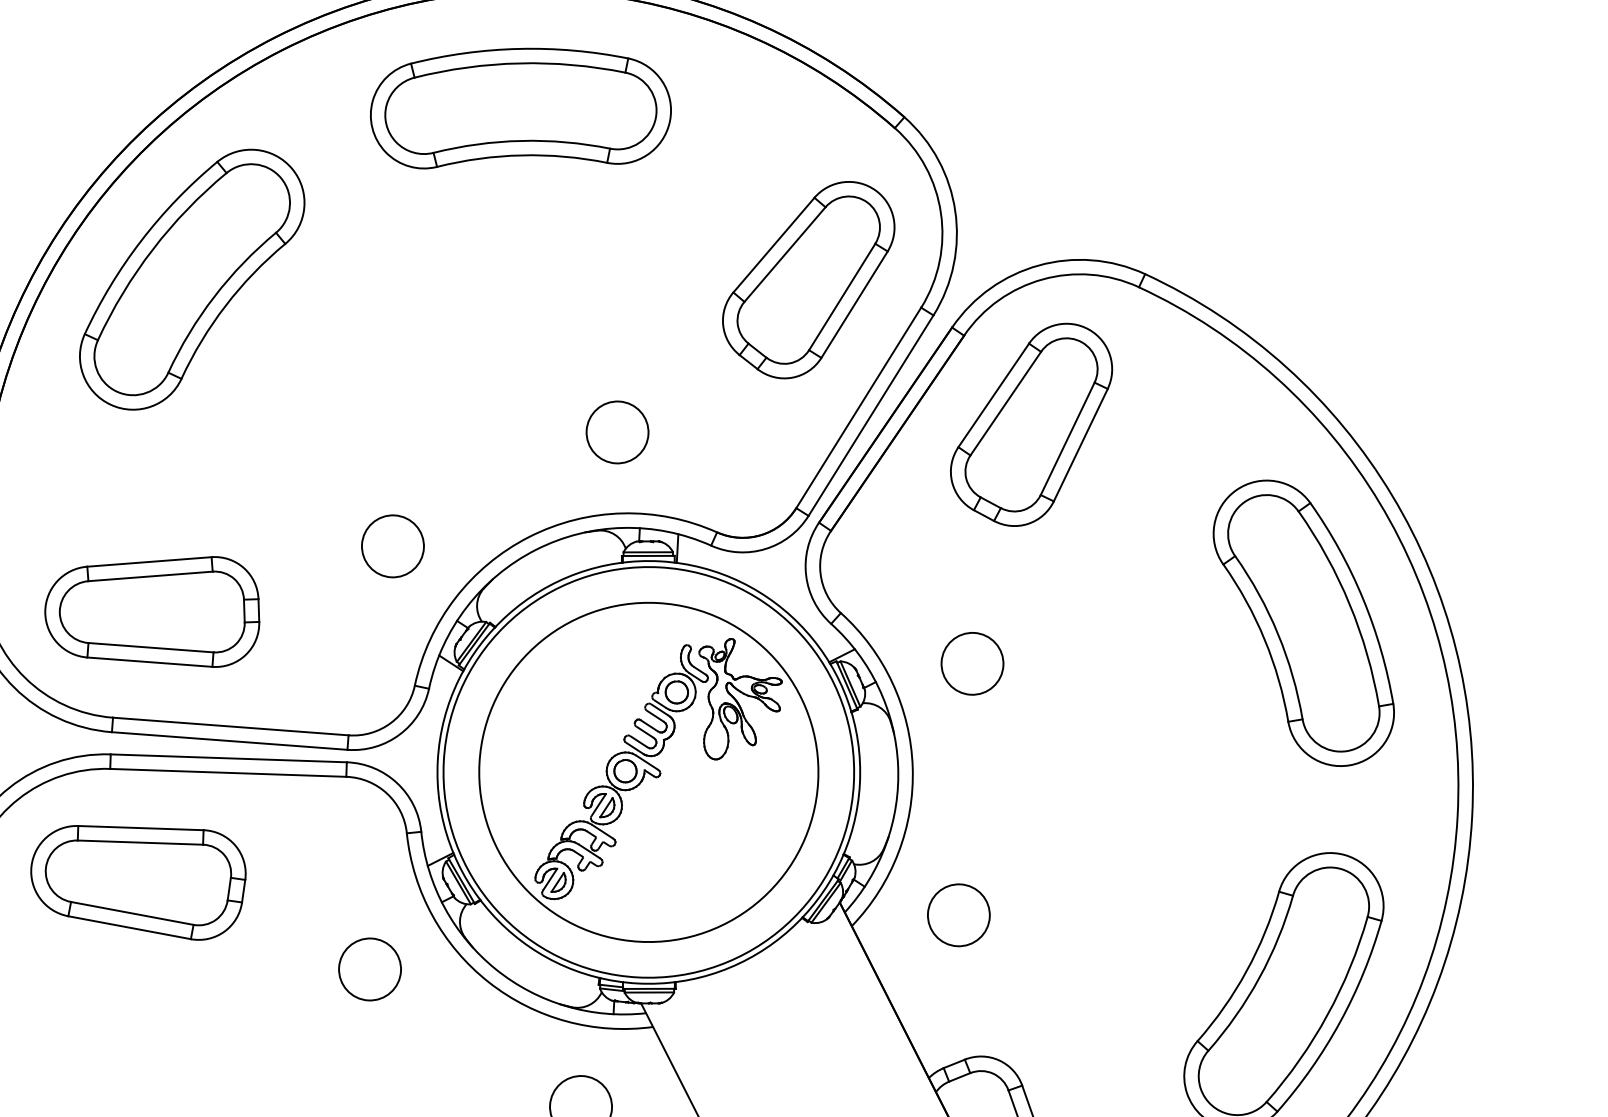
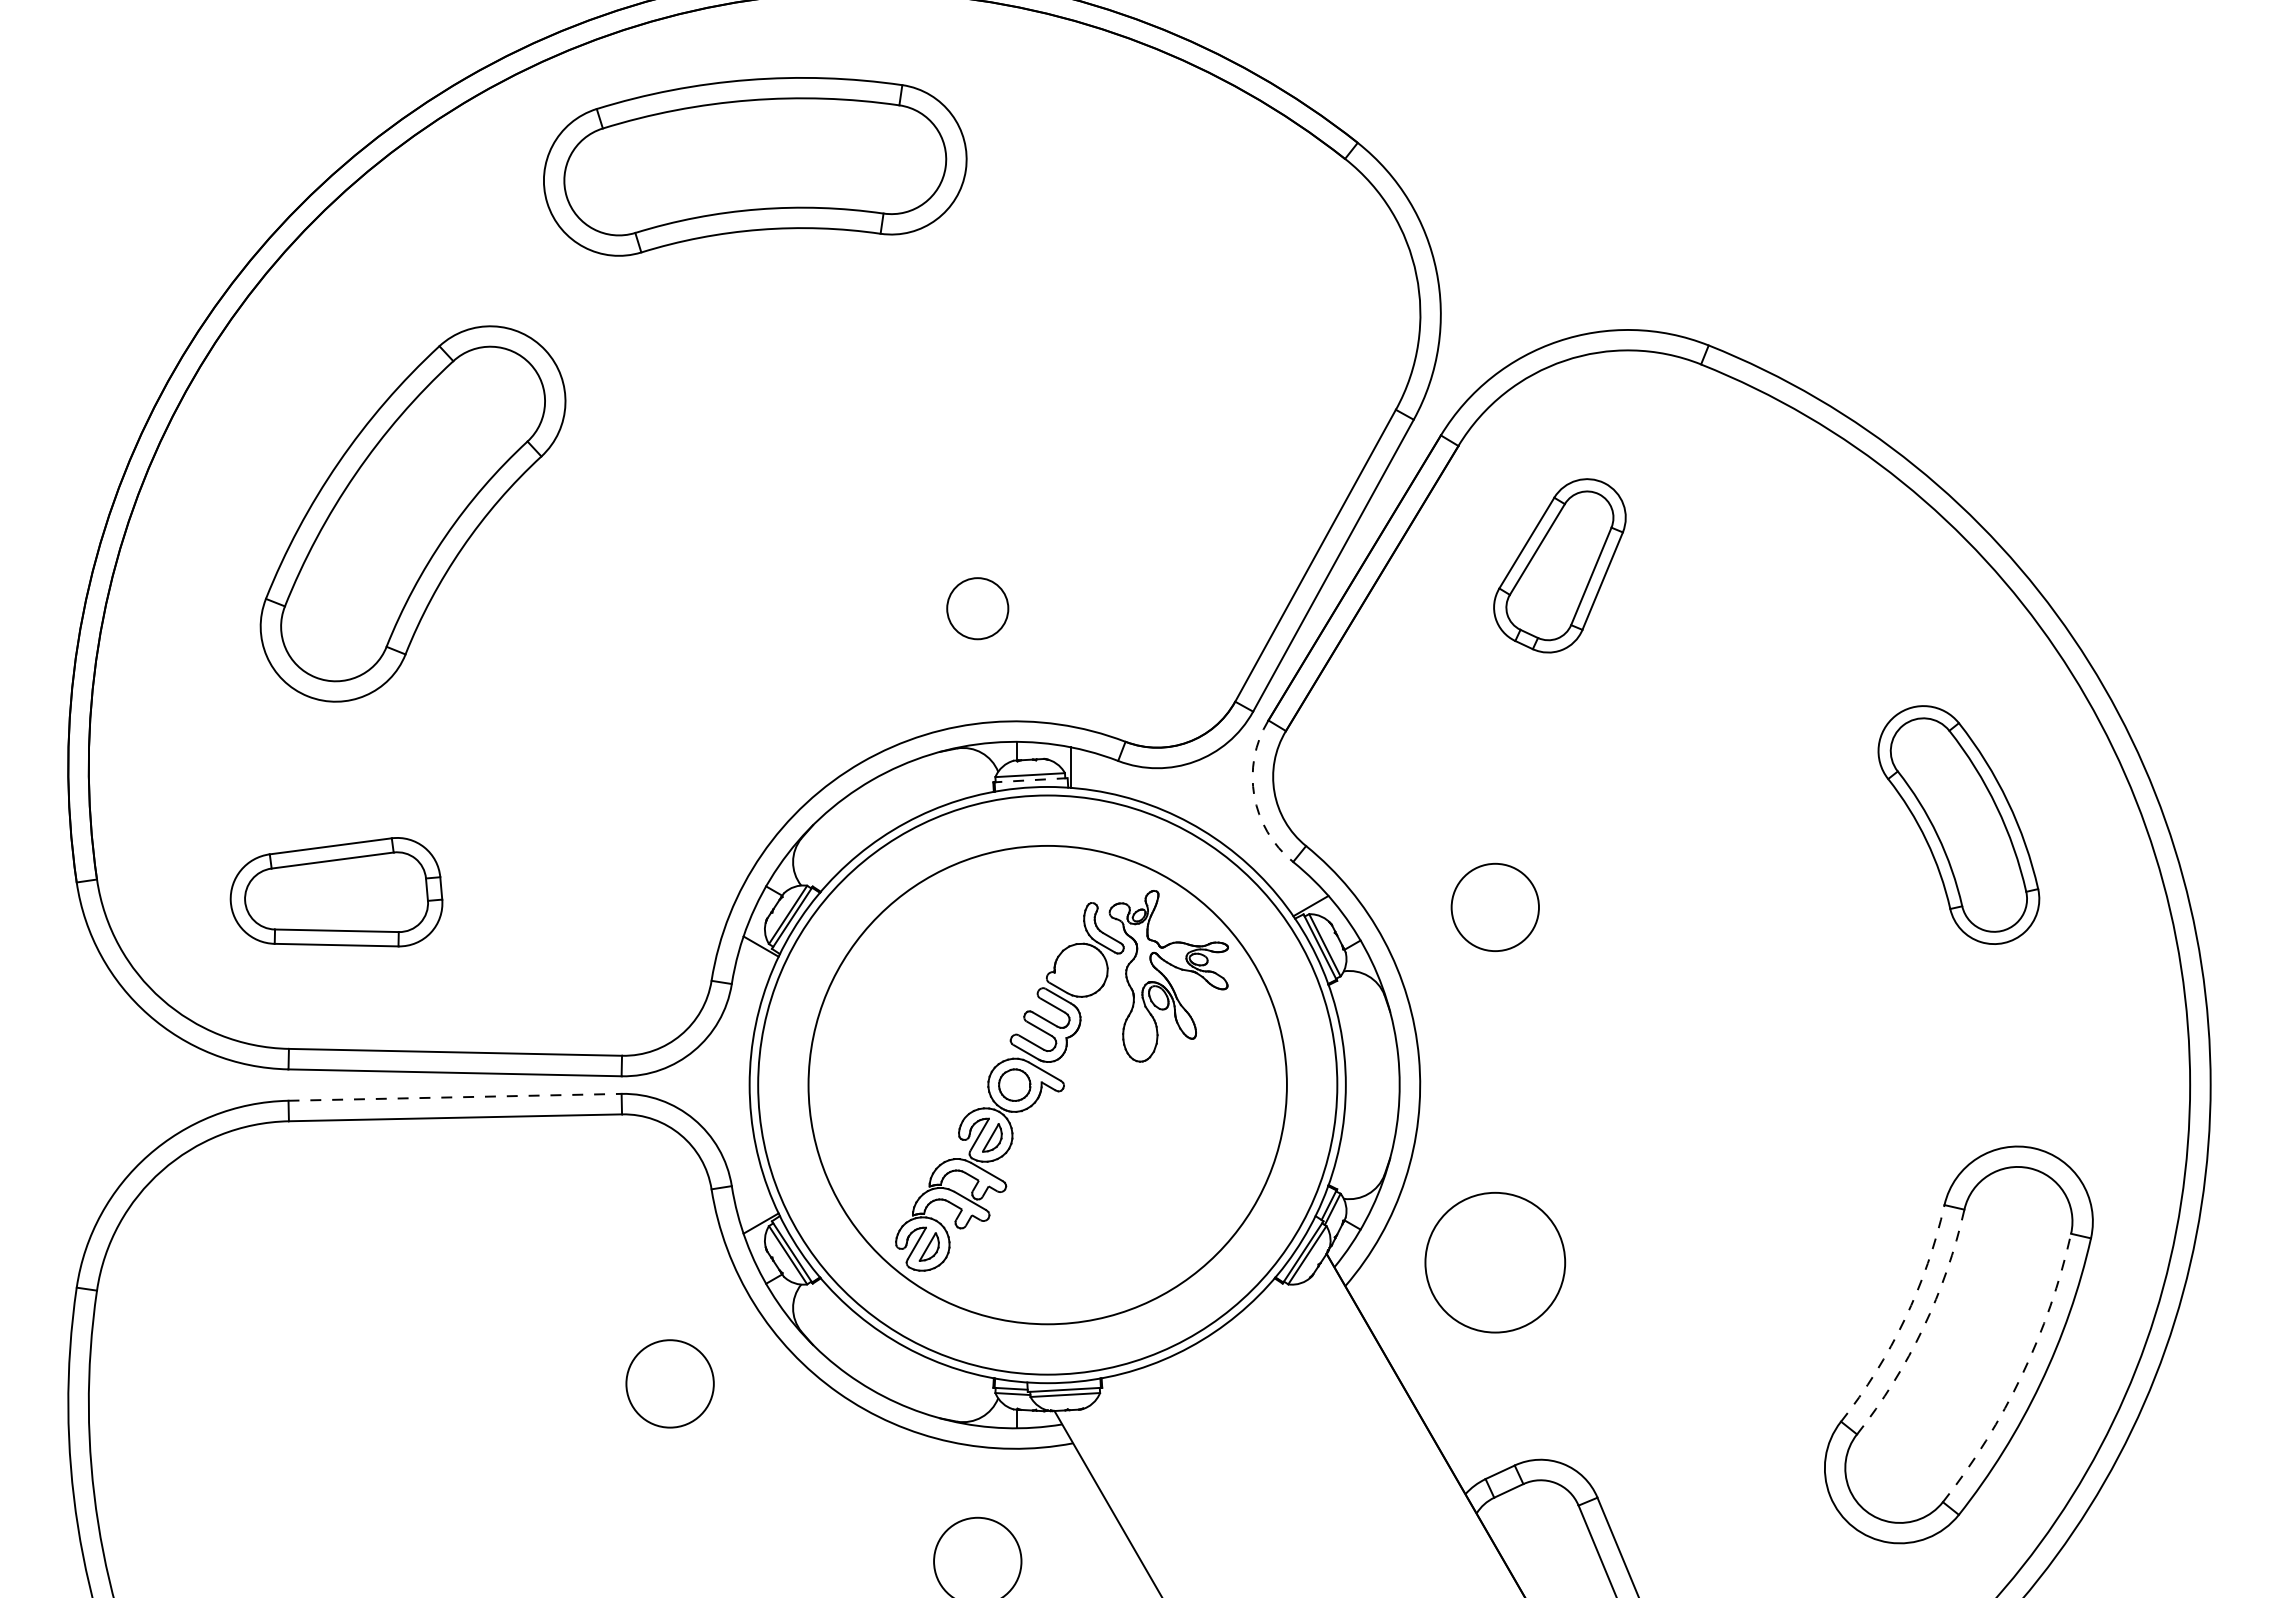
part: (521, 110) -> (755, 166), moved
part: (191, 279) -> (412, 513), moved
part: (808, 279) -> (1234, 378), removed
part: (1031, 424) -> (1559, 565), size x0.6
circle: (617, 432) -> (977, 608), size x0.7
circle: (392, 545) -> (669, 785), removed
line: (649, 556) -> (1031, 780), solid -> dashed
arc: (806, 575) -> (1254, 795), solid -> dashed
part: (152, 608) -> (336, 891), size x0.7
part: (1303, 622) -> (1958, 824), size x0.6
part: (676, 691) -> (1080, 969), removed
line: (229, 758) -> (455, 1097), solid -> dashed
part: (137, 881) -> (336, 1277), removed
circle: (958, 915) -> (1494, 1262), size x1.6
arc: (1246, 971) -> (1904, 1319), solid -> dashed
arc: (1259, 978) -> (1923, 1328), solid -> dashed
arc: (1327, 1015) -> (2022, 1375), solid -> dashed

